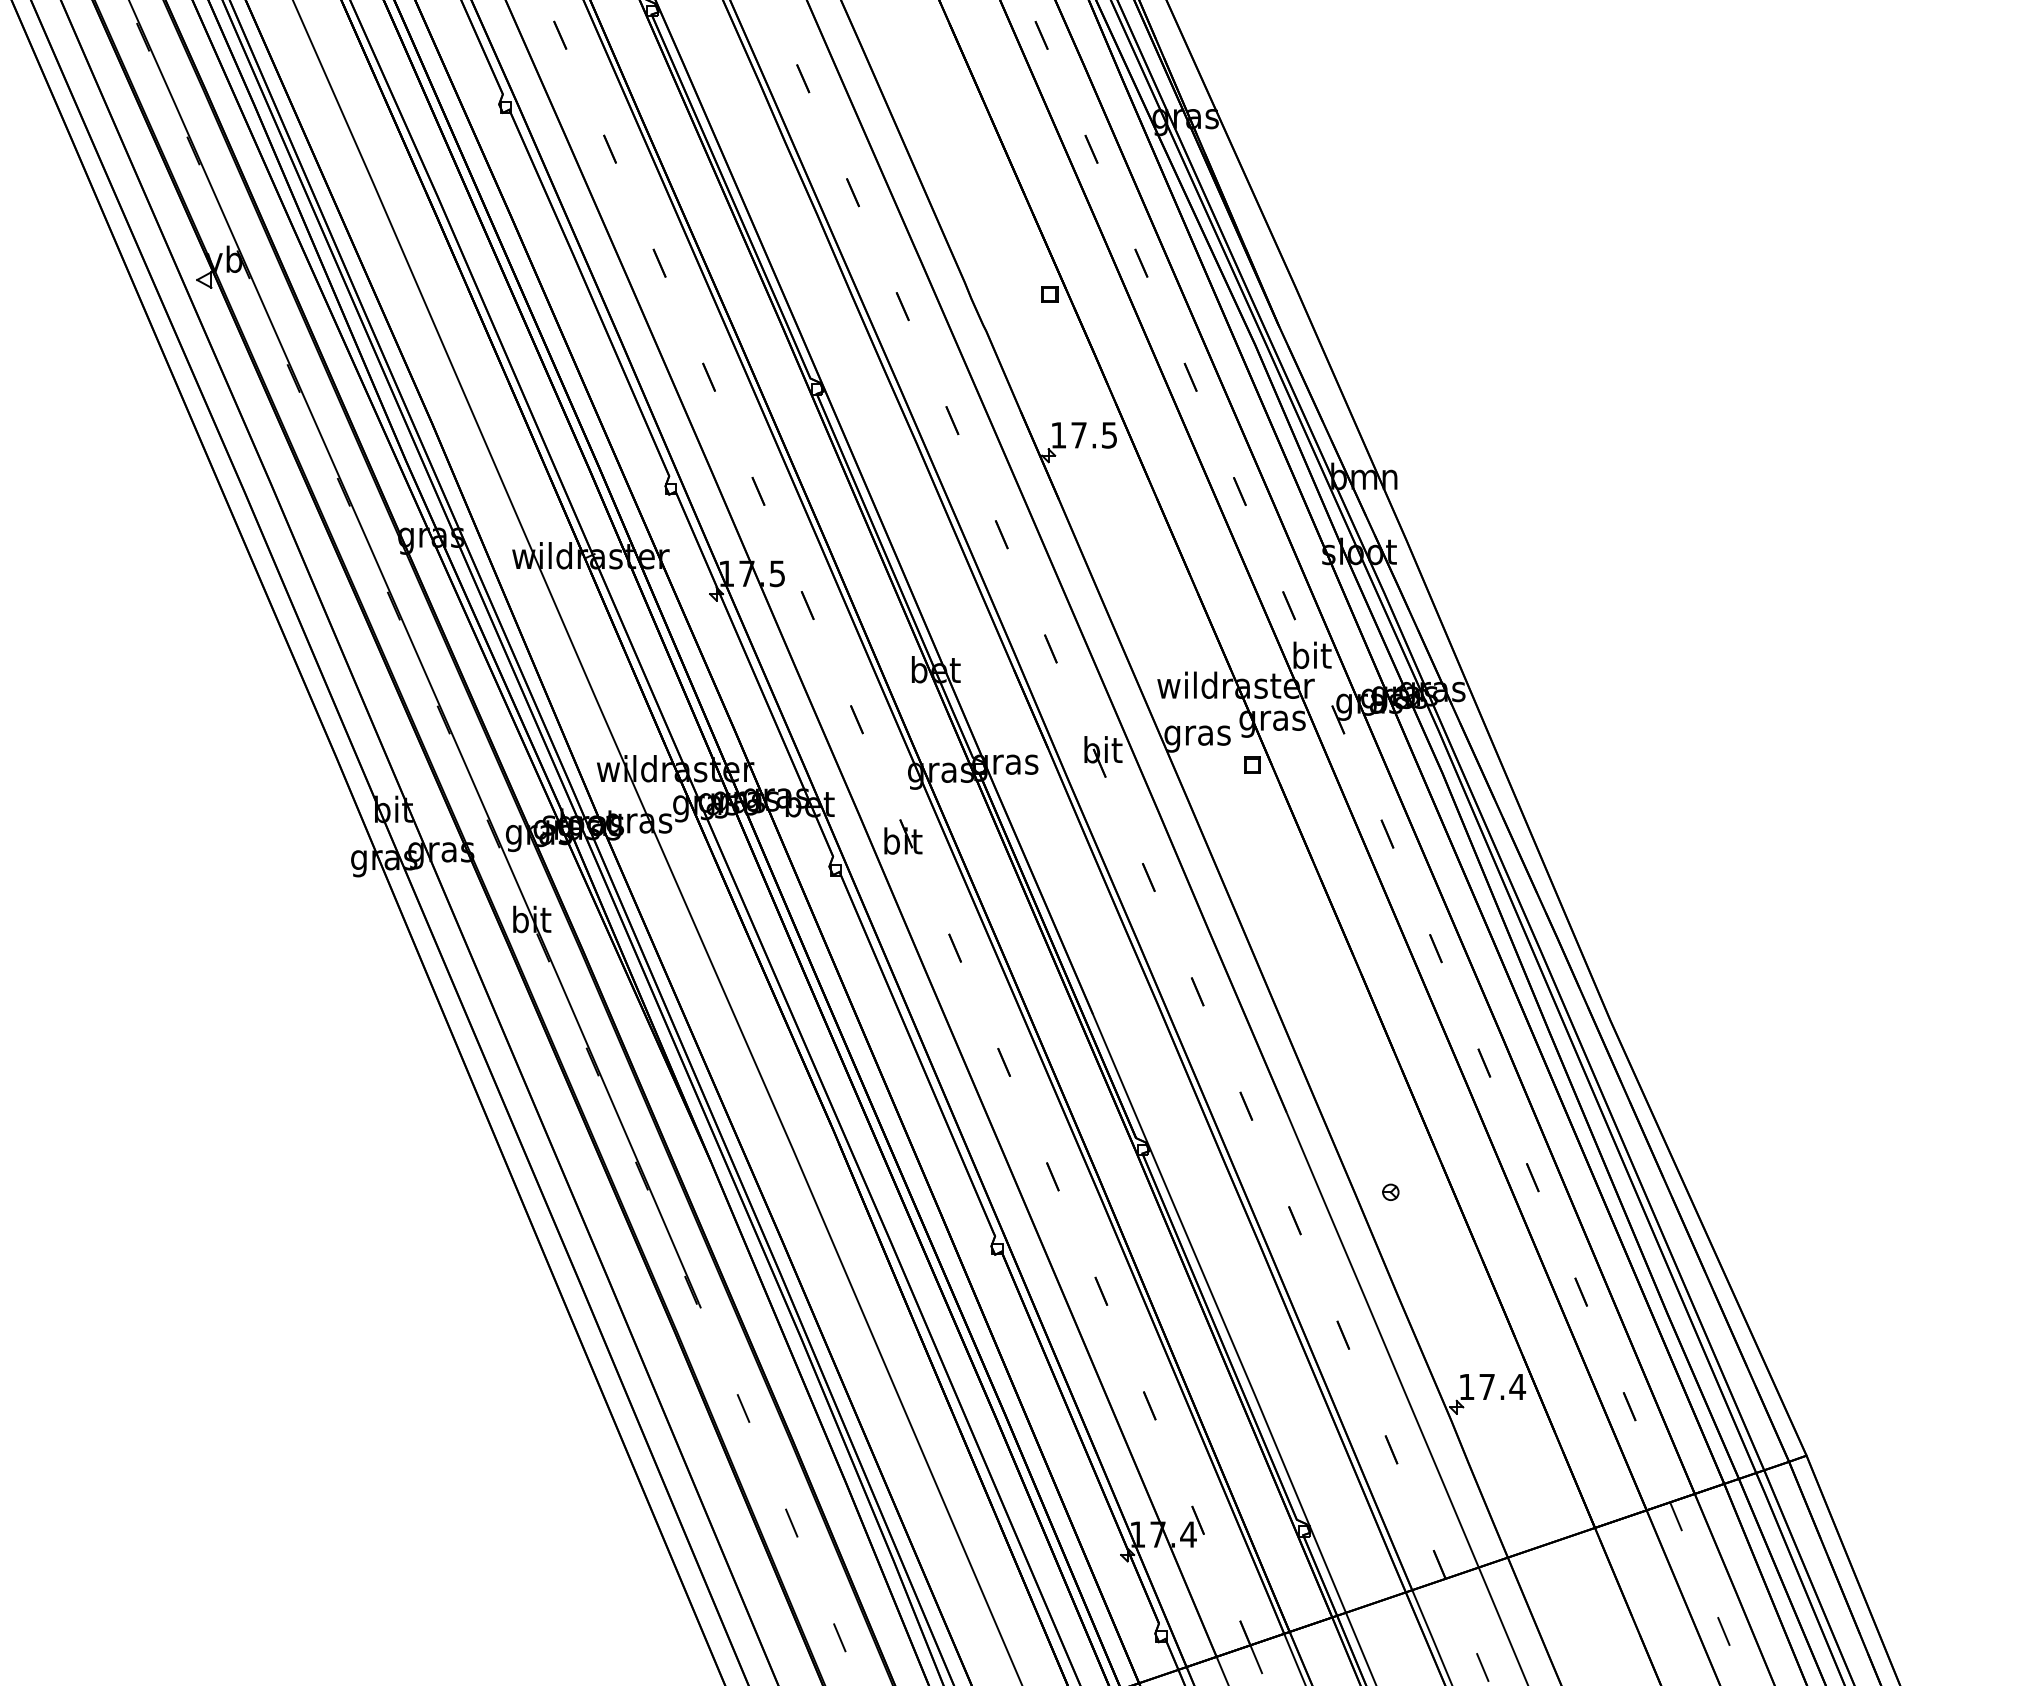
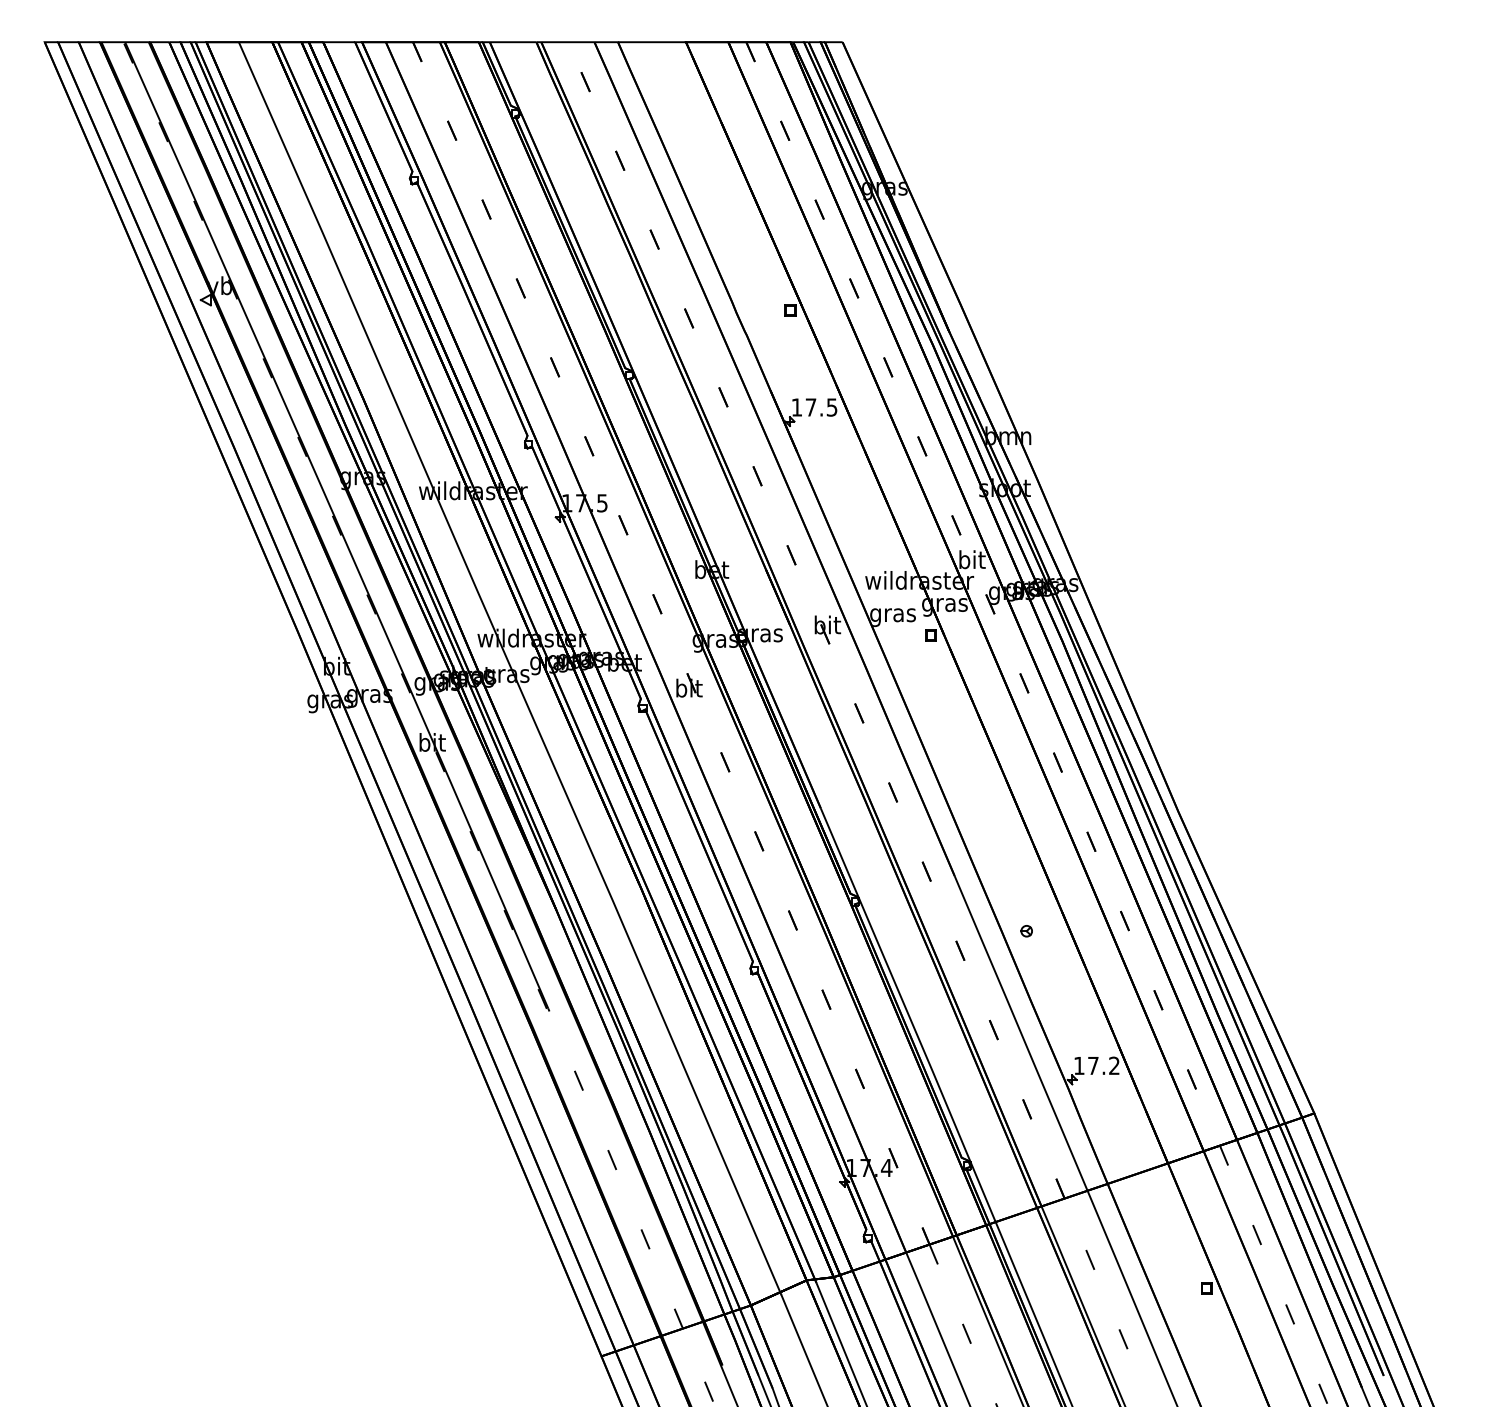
text: (1517, 1386) -> (1114, 1065), 17.4 -> 17.2

